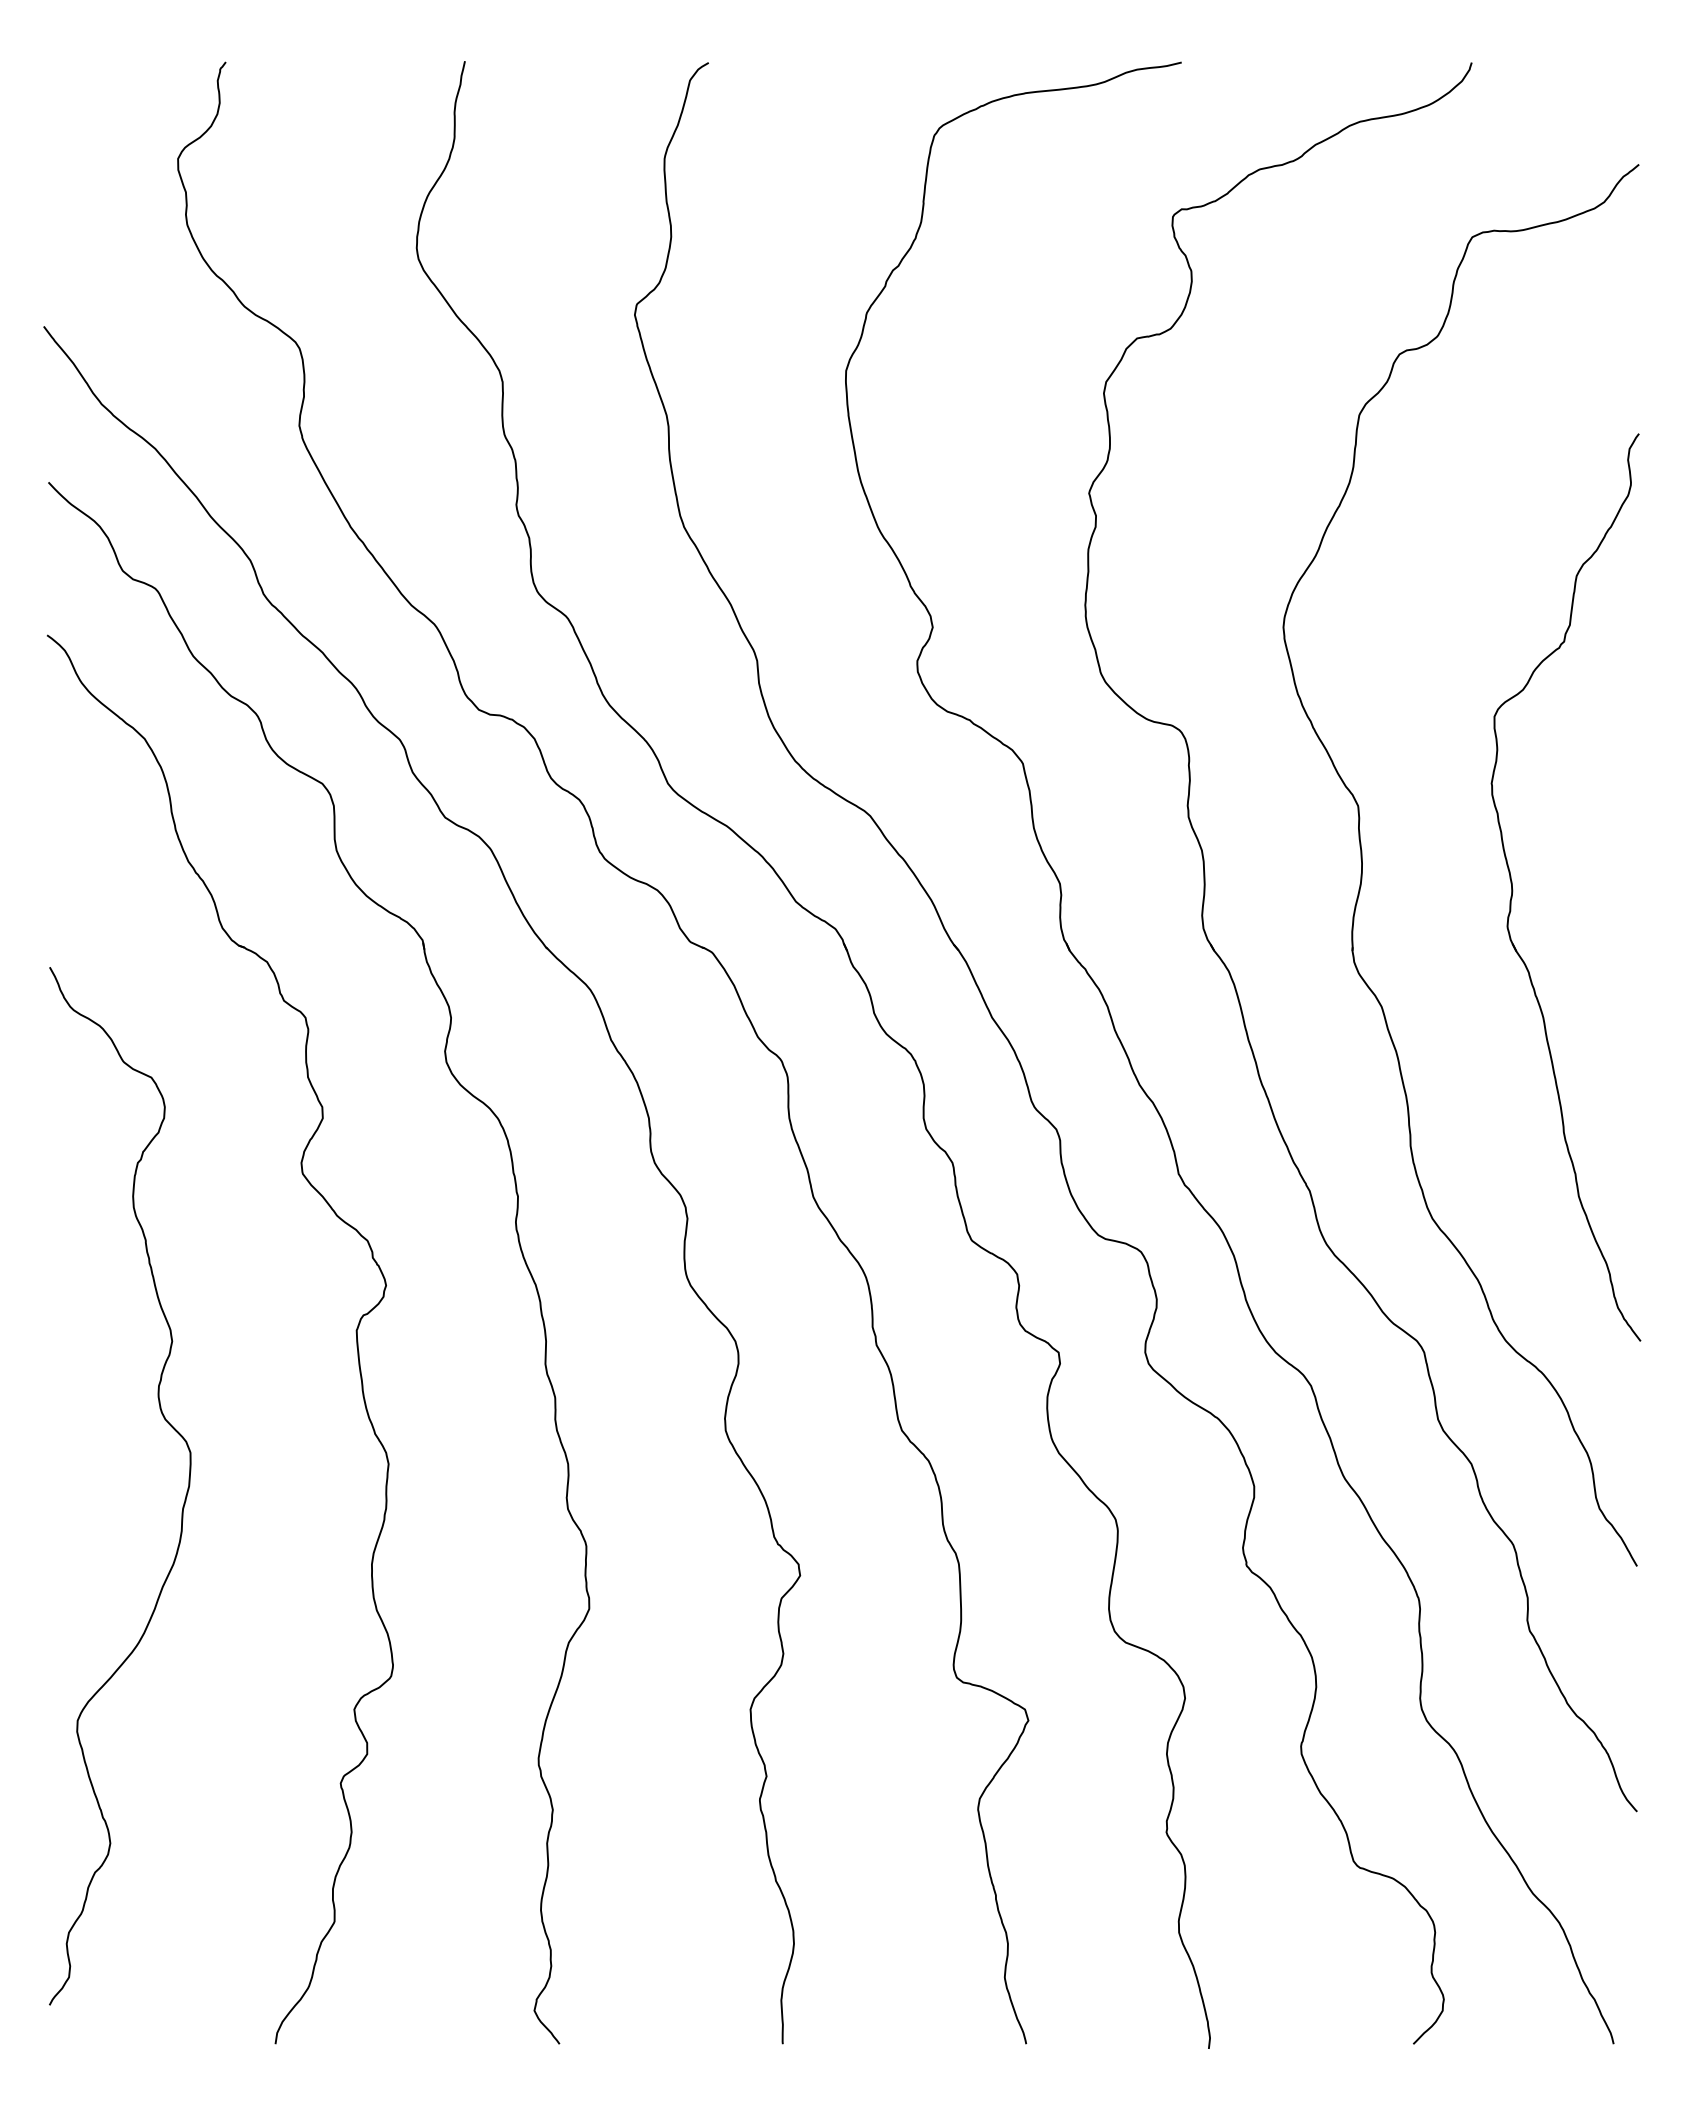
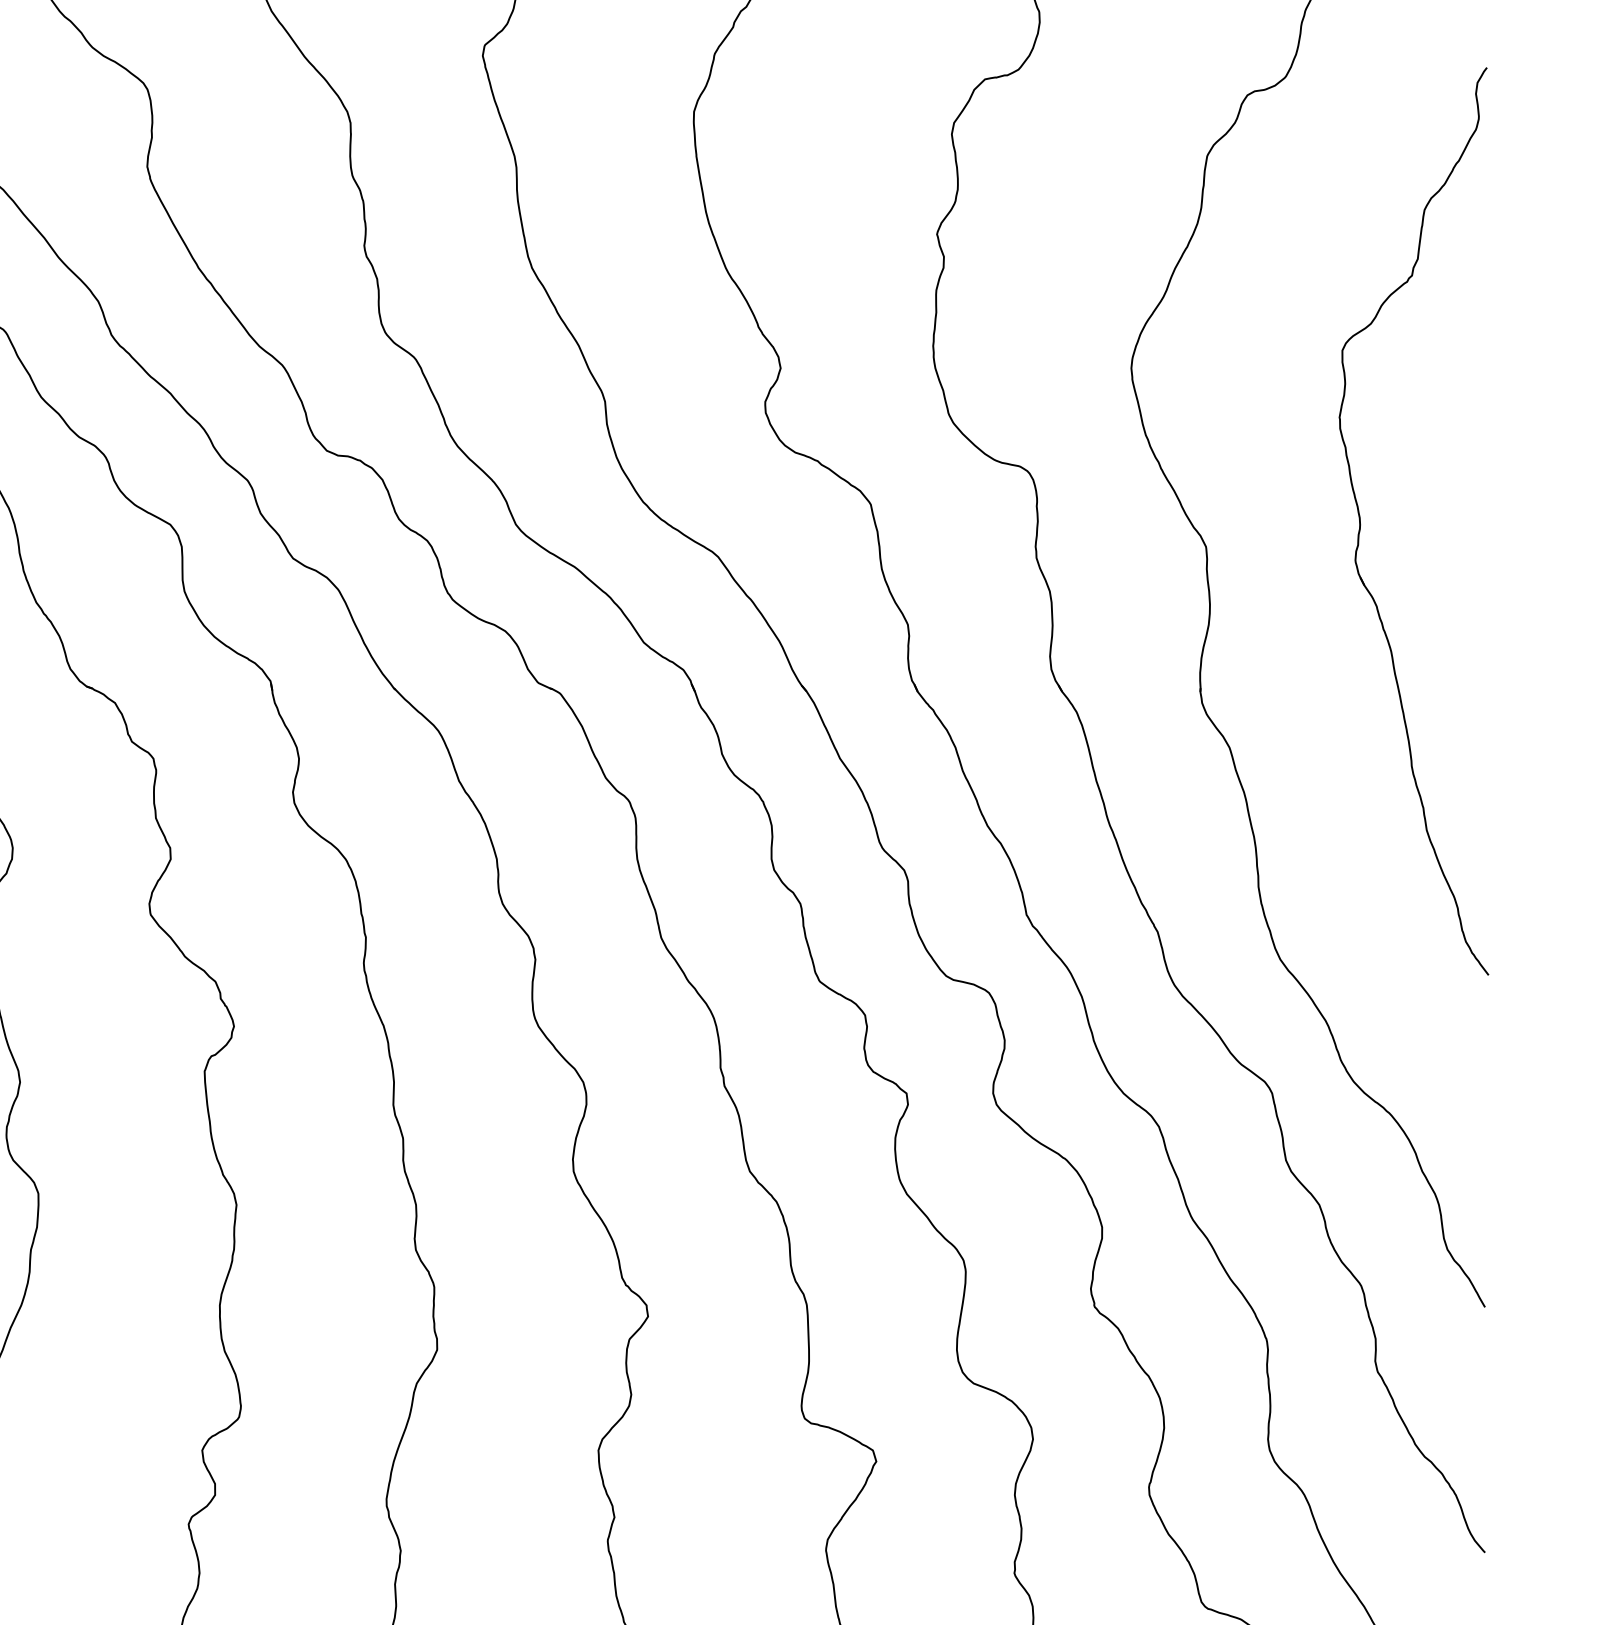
part: (1513, 889) -> (1361, 523), moved

